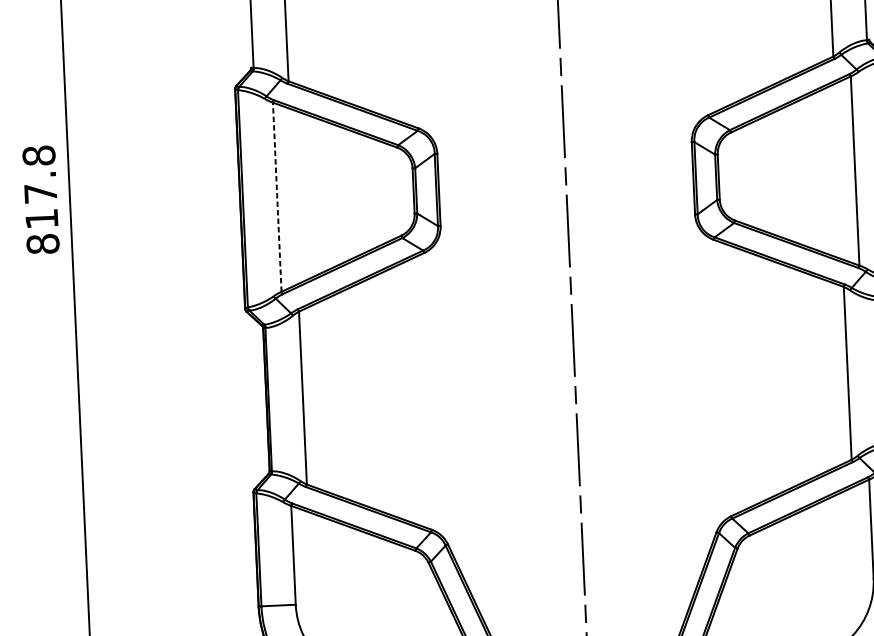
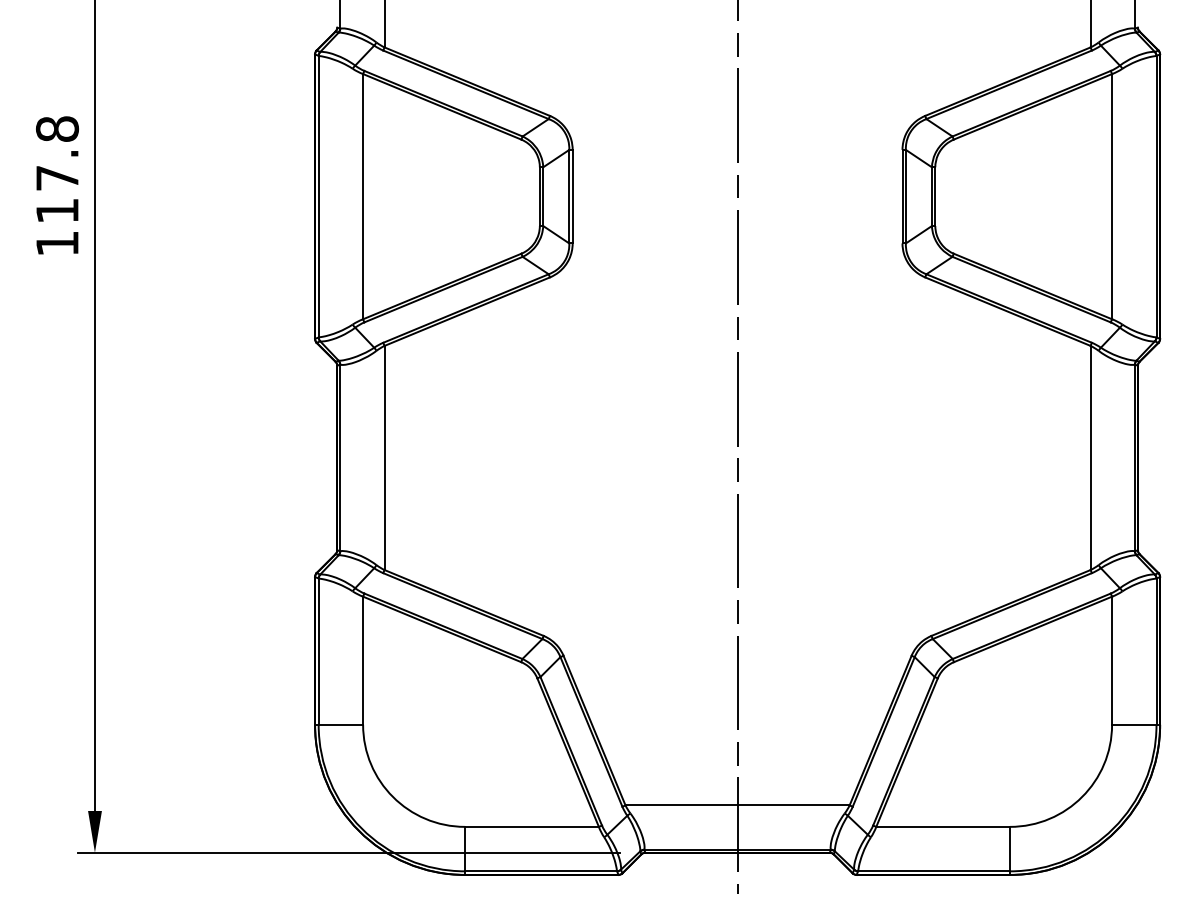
line: (277, 197) -> (363, 196), dashed -> solid
text: (43, 244) -> (57, 243), 817.8 -> 117.8

